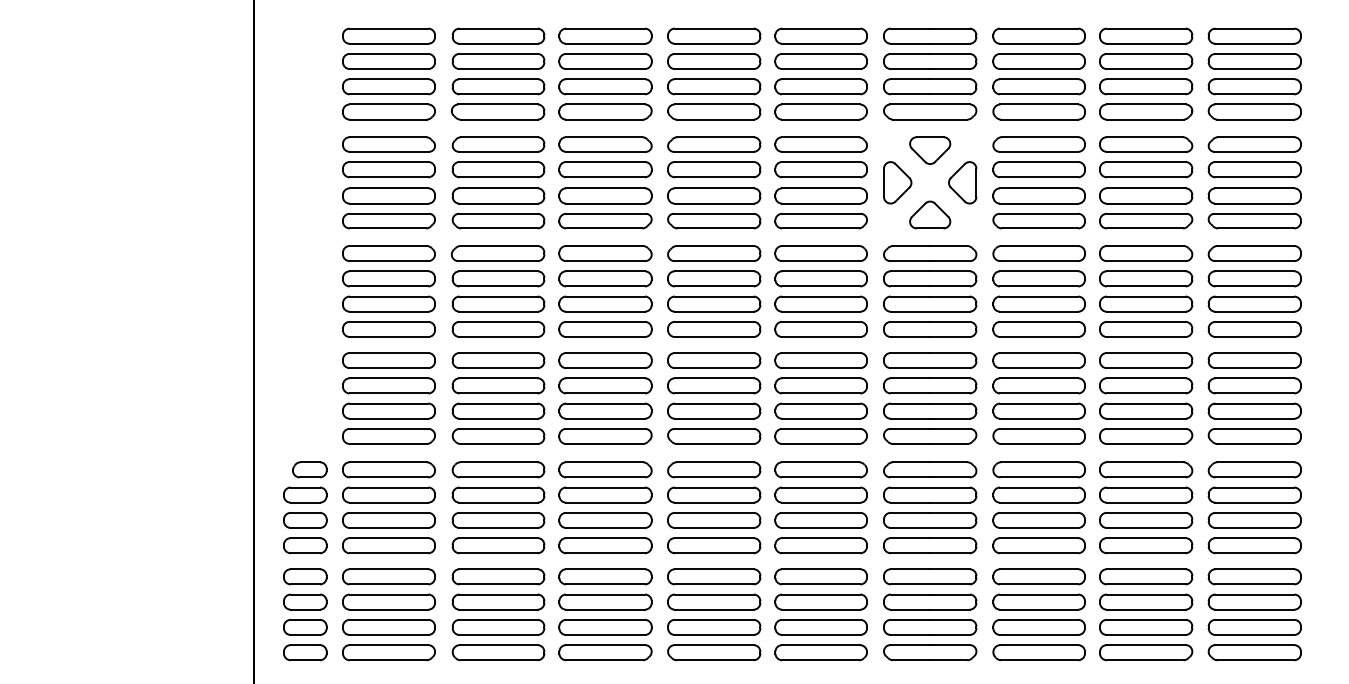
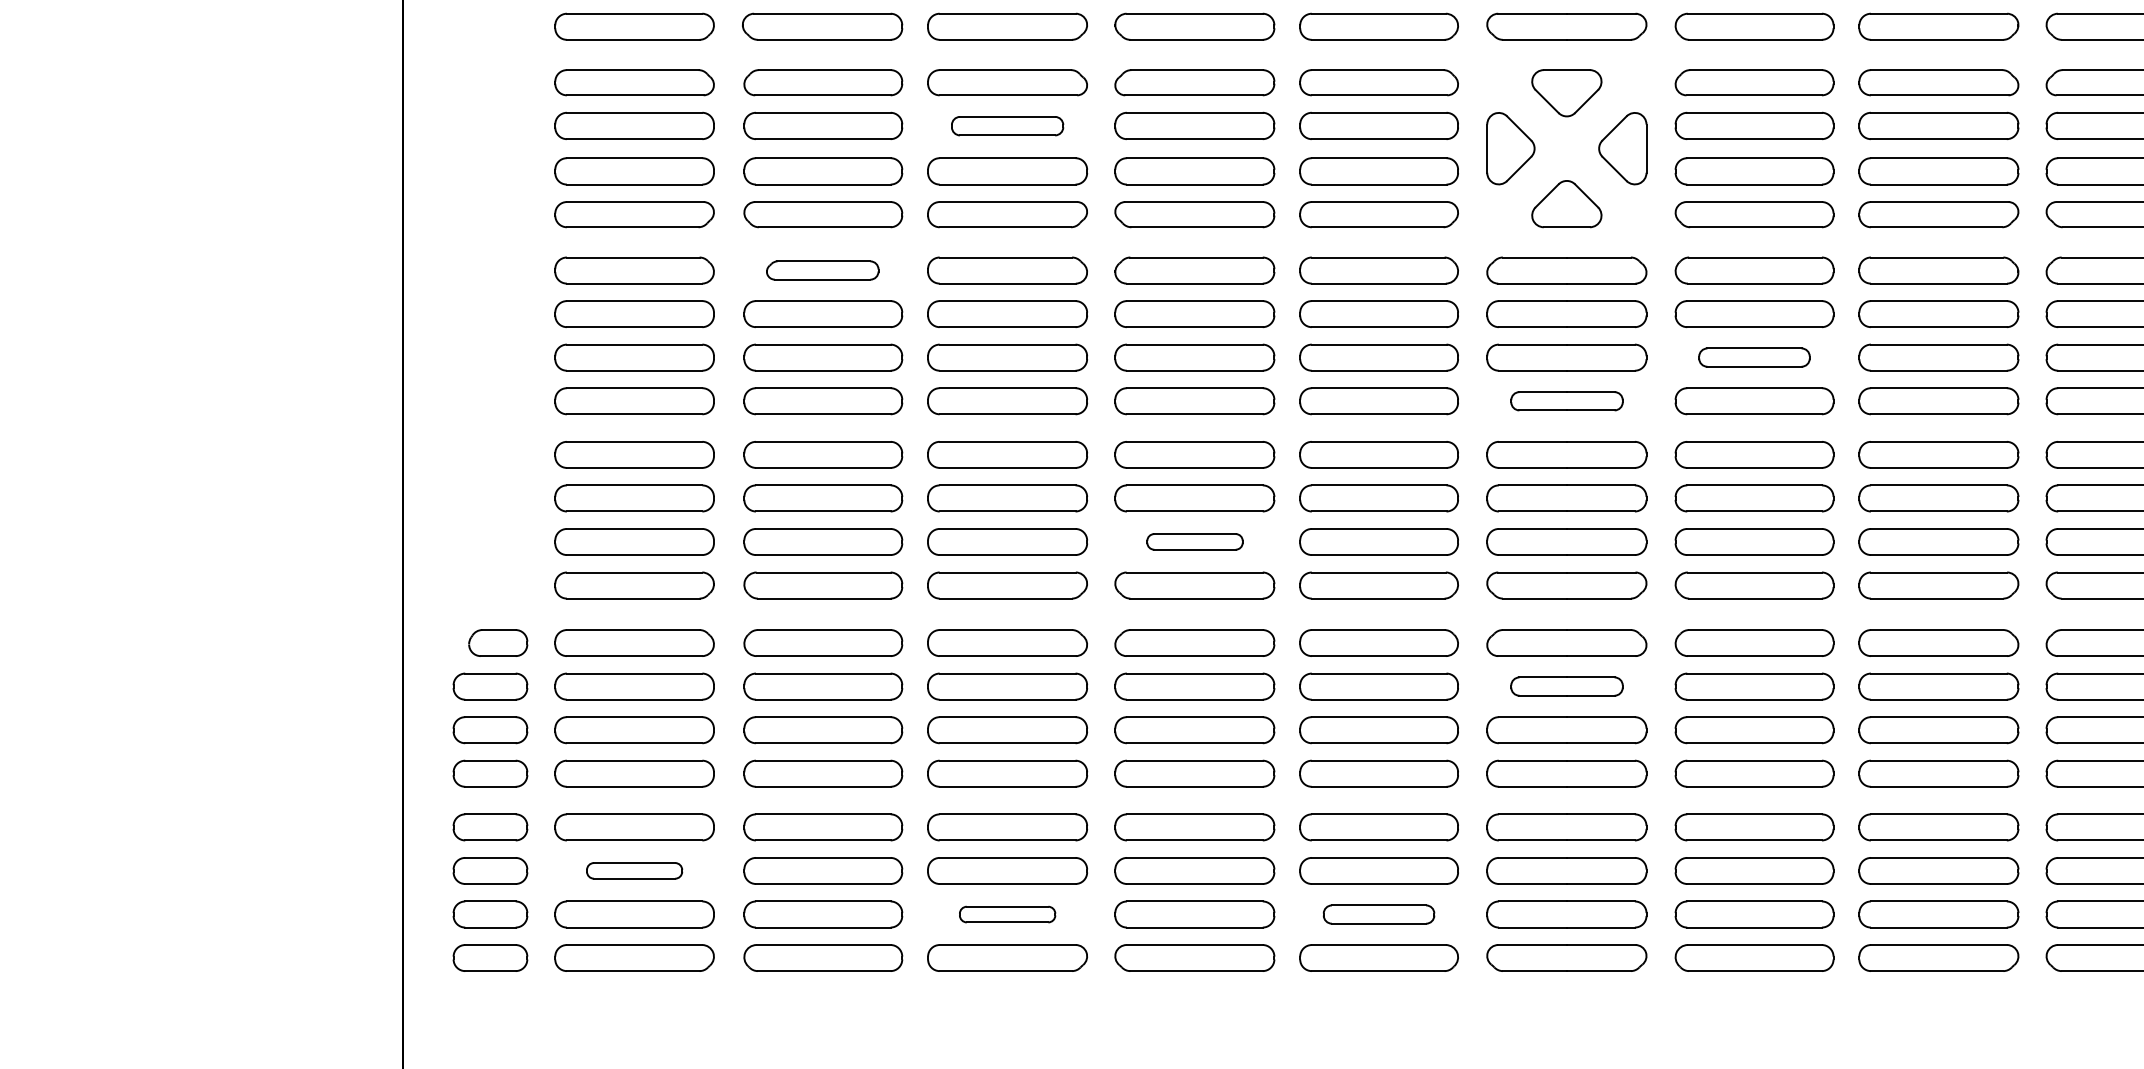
part: (605, 169) -> (1007, 125), size x0.7
part: (498, 253) -> (823, 270), size x0.7
part: (1038, 303) -> (1753, 356), size x0.7
part: (930, 329) -> (1567, 401), size x0.7
part: (714, 410) -> (1195, 540), size x0.6
part: (930, 494) -> (1567, 685), size x0.7
part: (388, 601) -> (633, 869), size x0.6
part: (605, 627) -> (1007, 914), size x0.6
part: (820, 627) -> (1377, 914), size x0.7

